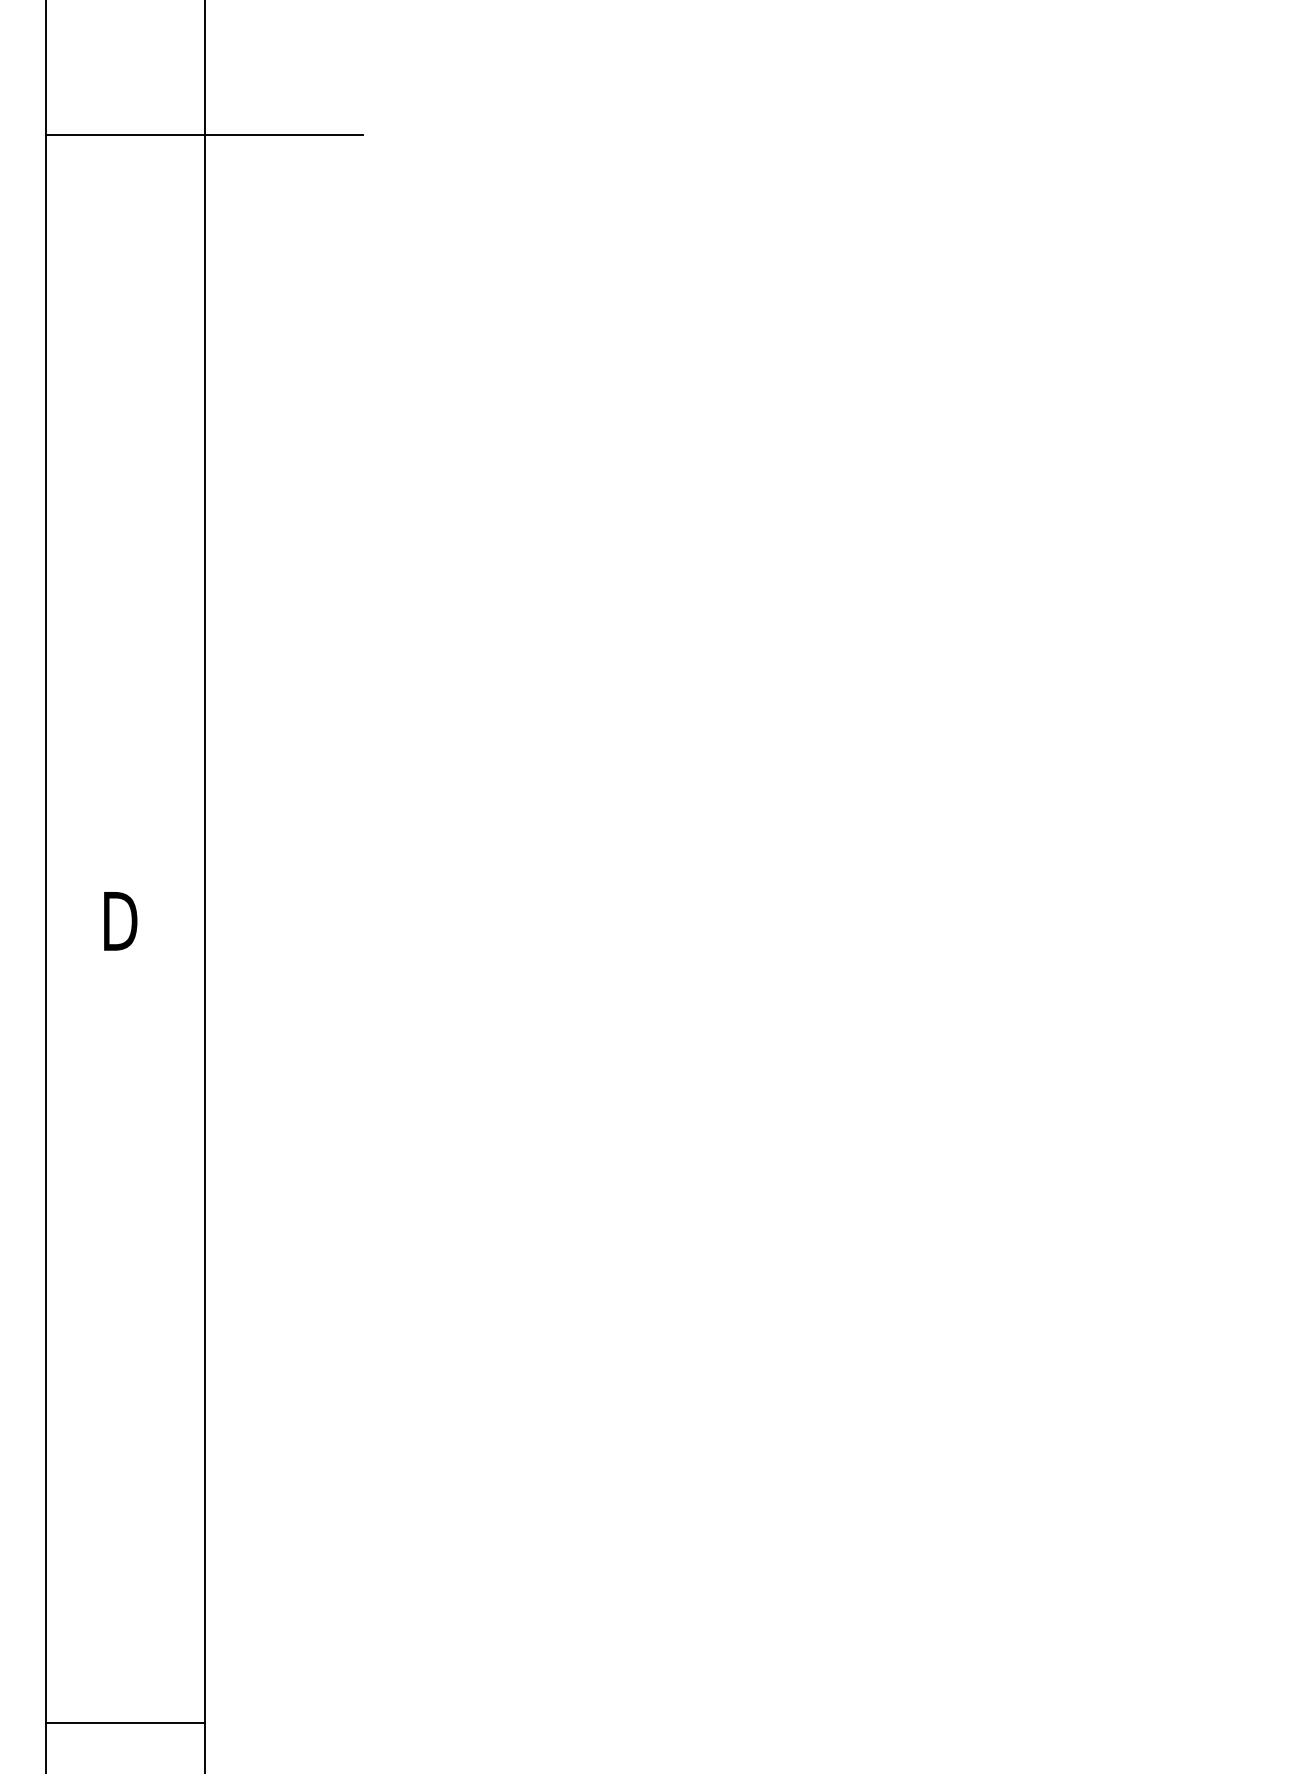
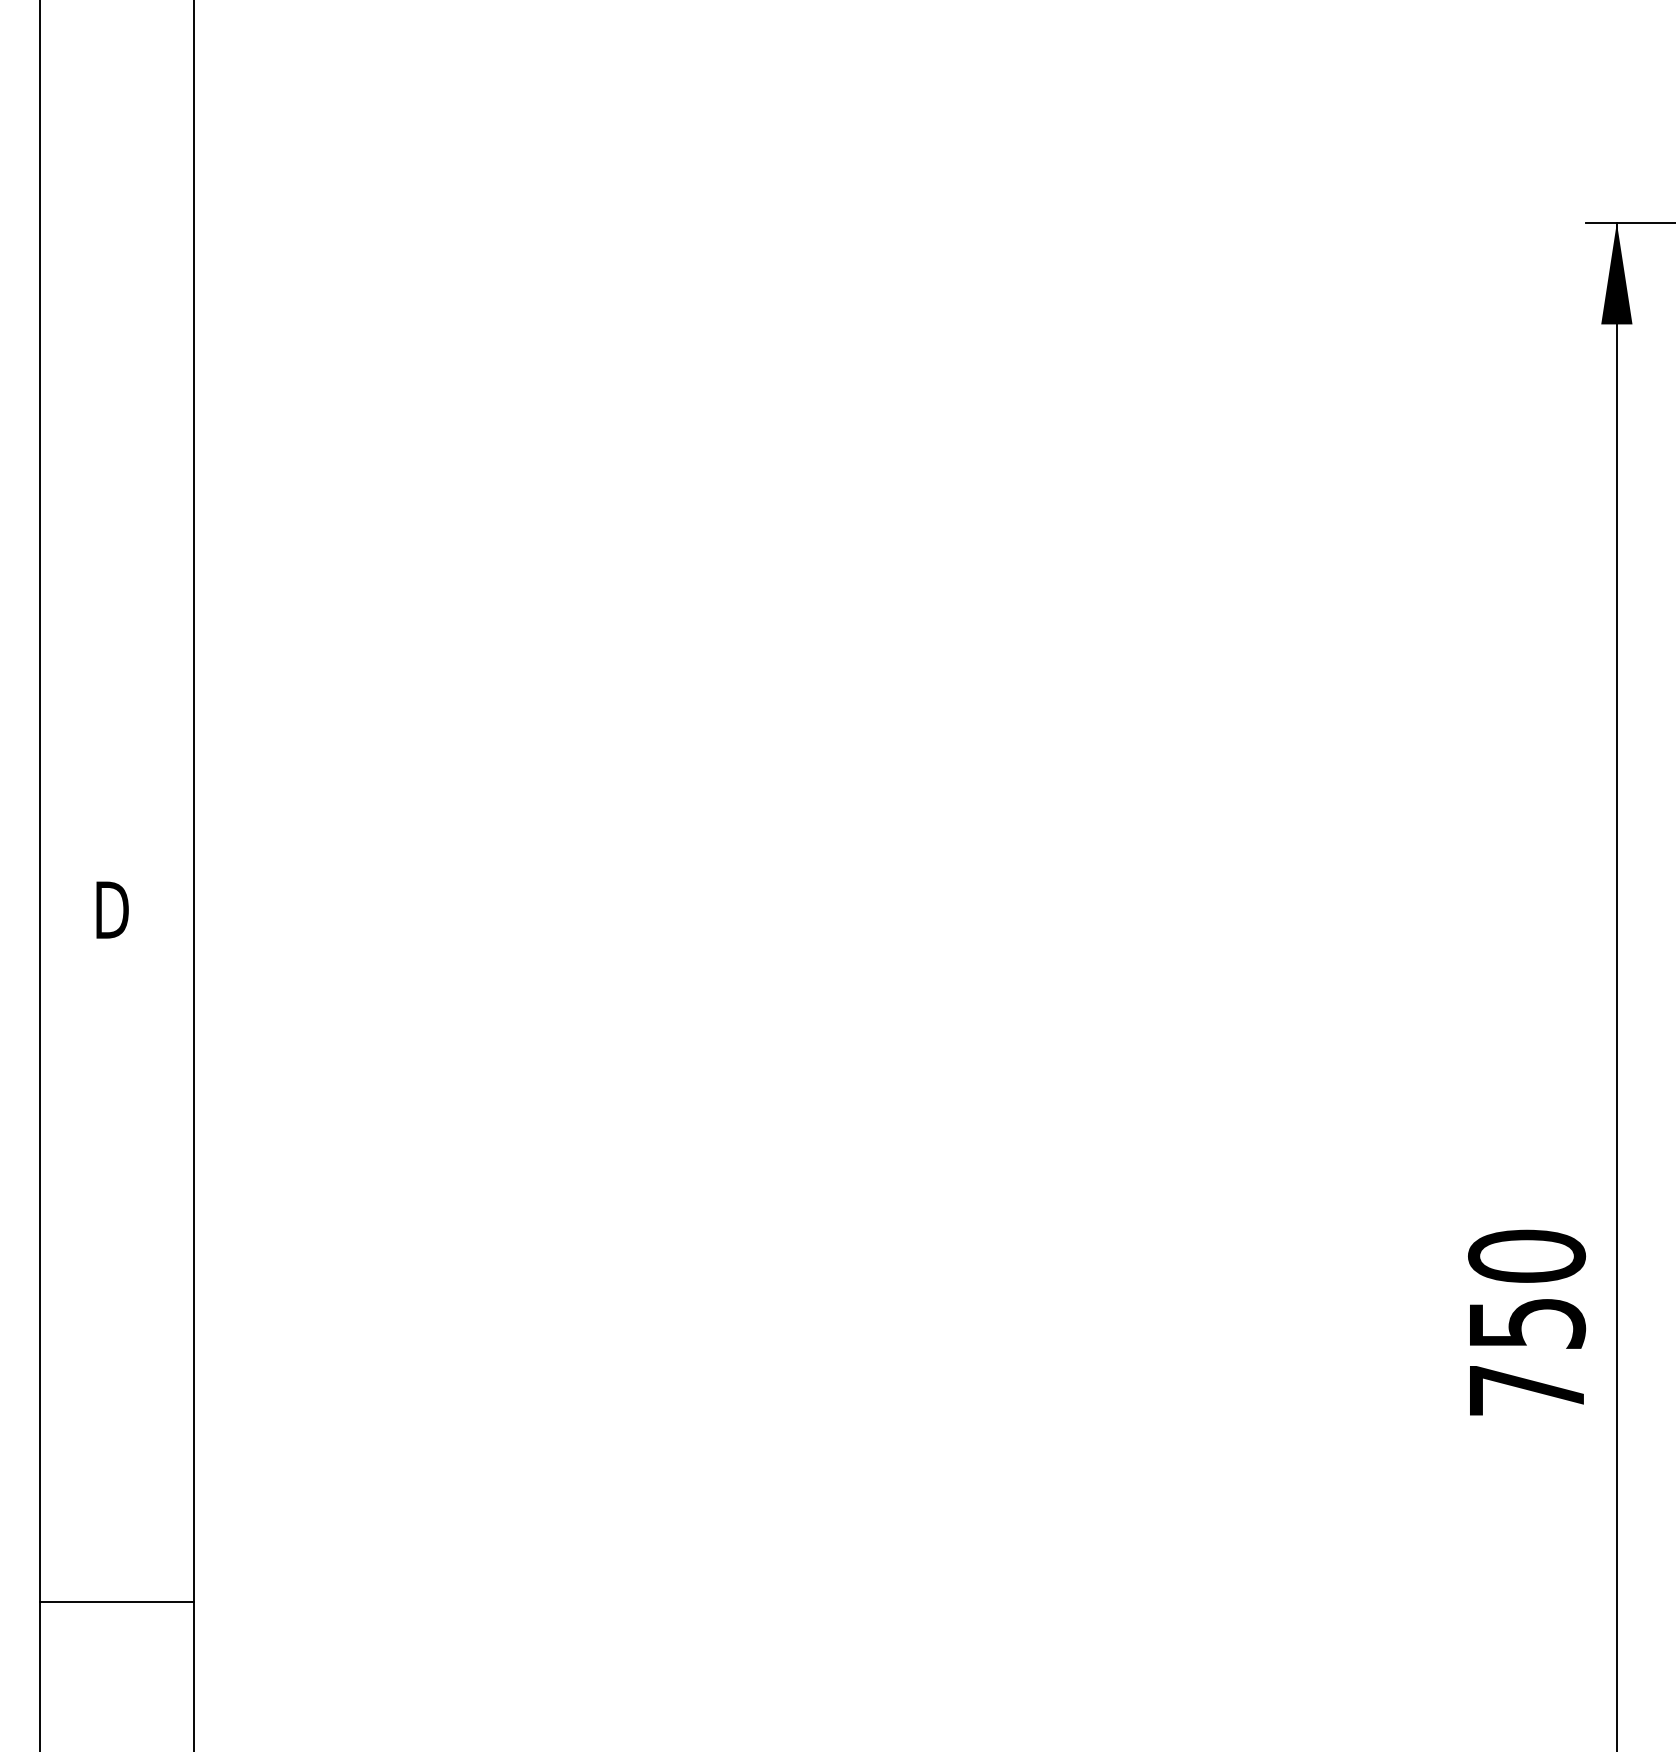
line: (204, 135) -> (193, 148), removed
line: (124, 1722) -> (116, 1601), moved

